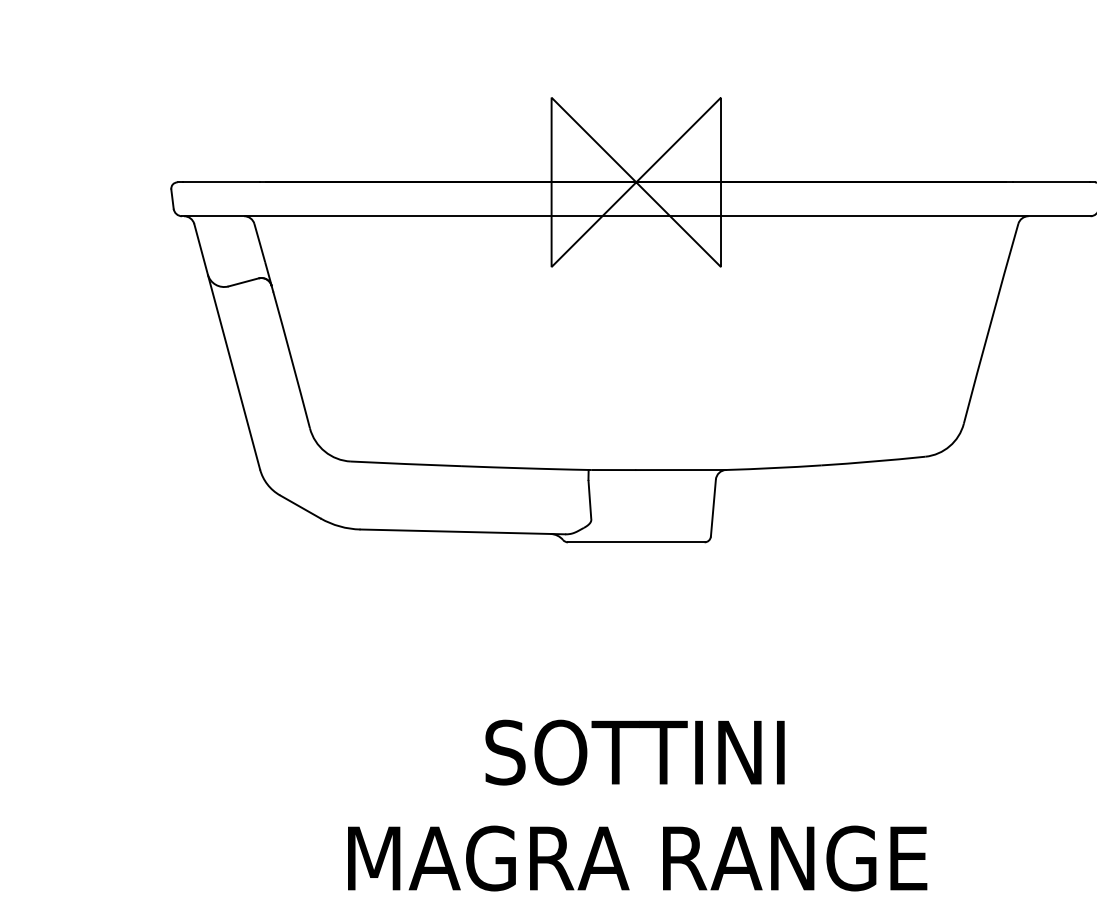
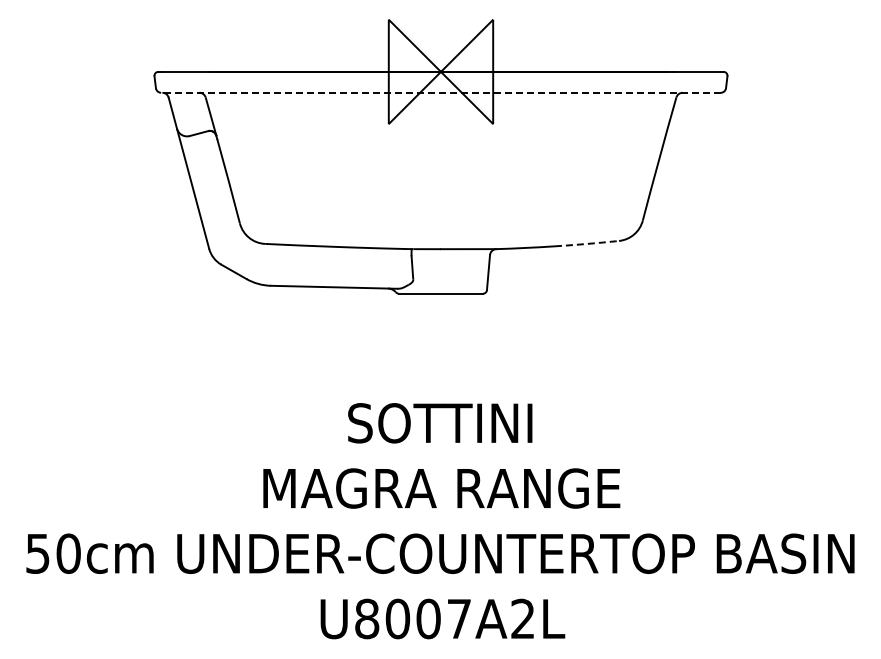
line: (635, 215) -> (440, 92), solid -> dashed
arc: (874, 460) -> (587, 243), solid -> dashed

